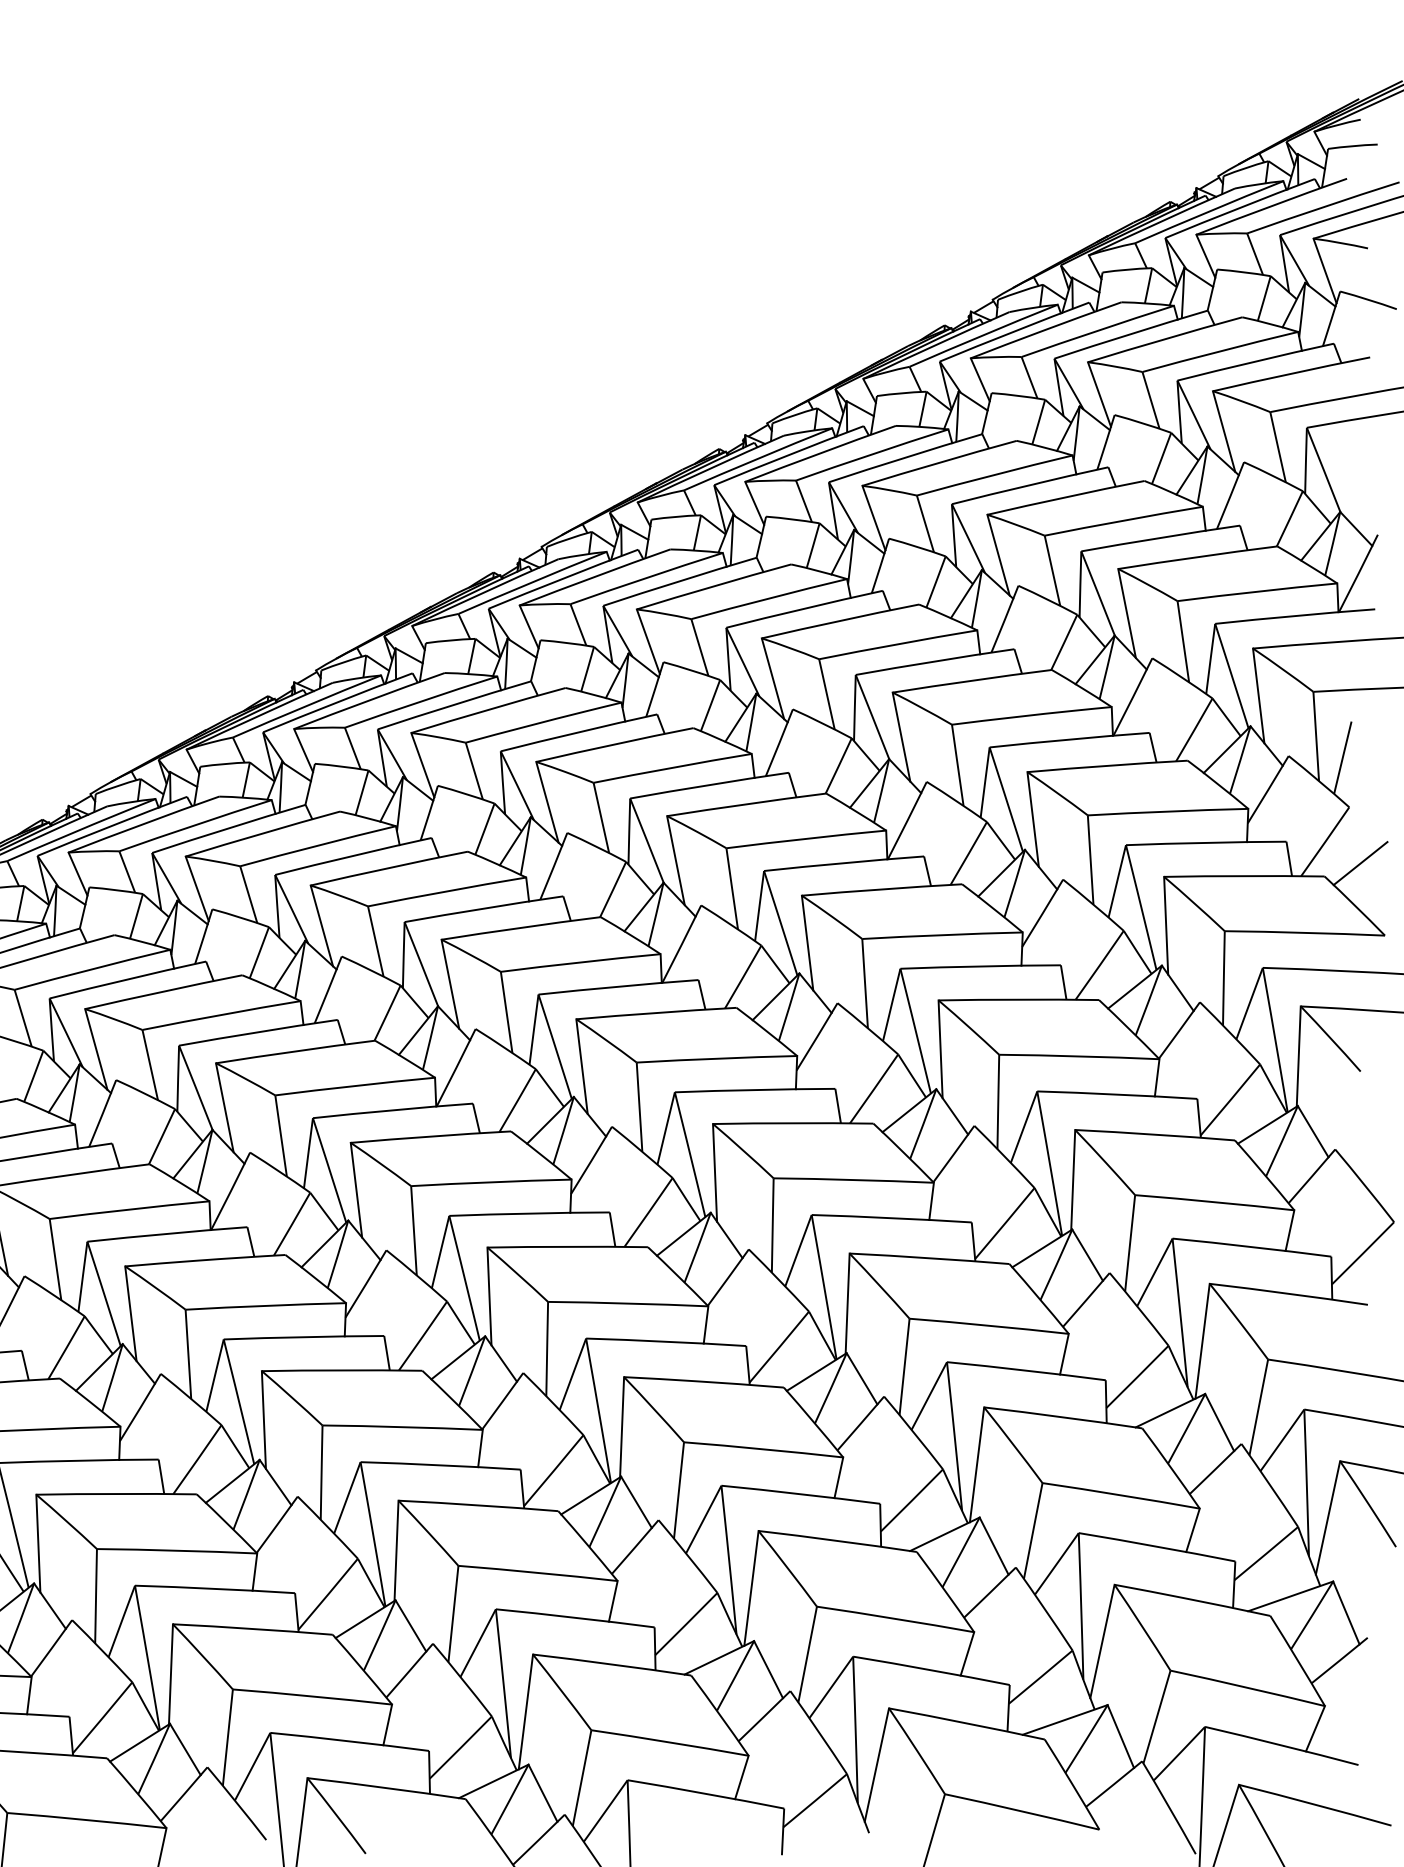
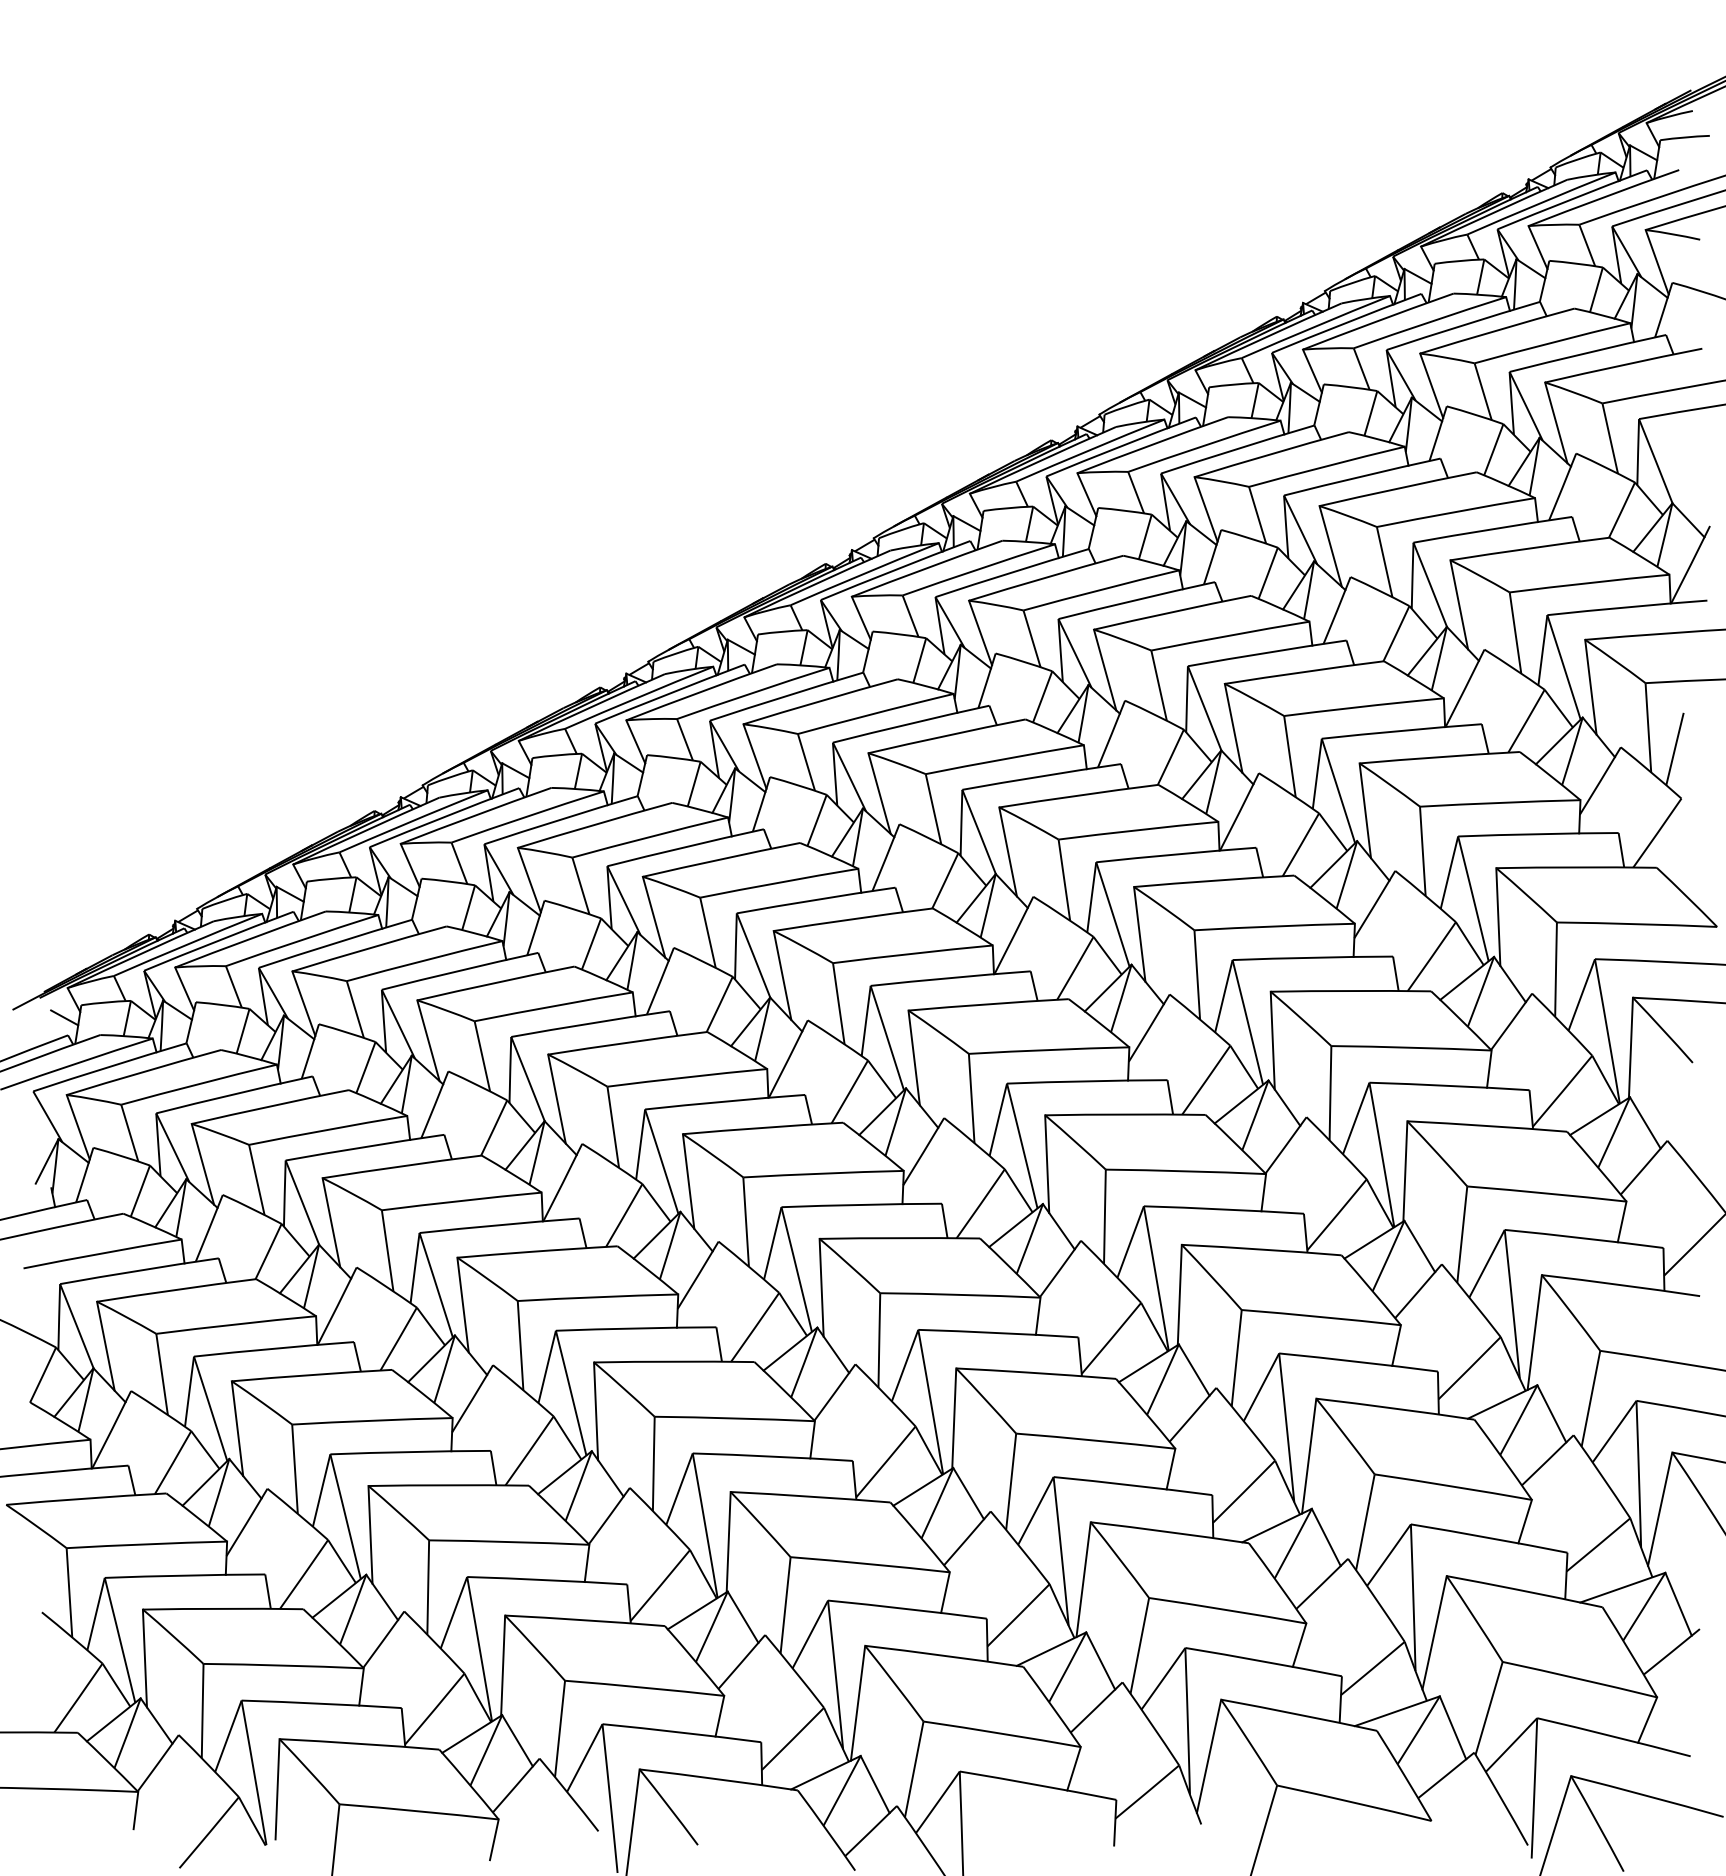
line: (1360, 863) -> (1692, 854), removed

